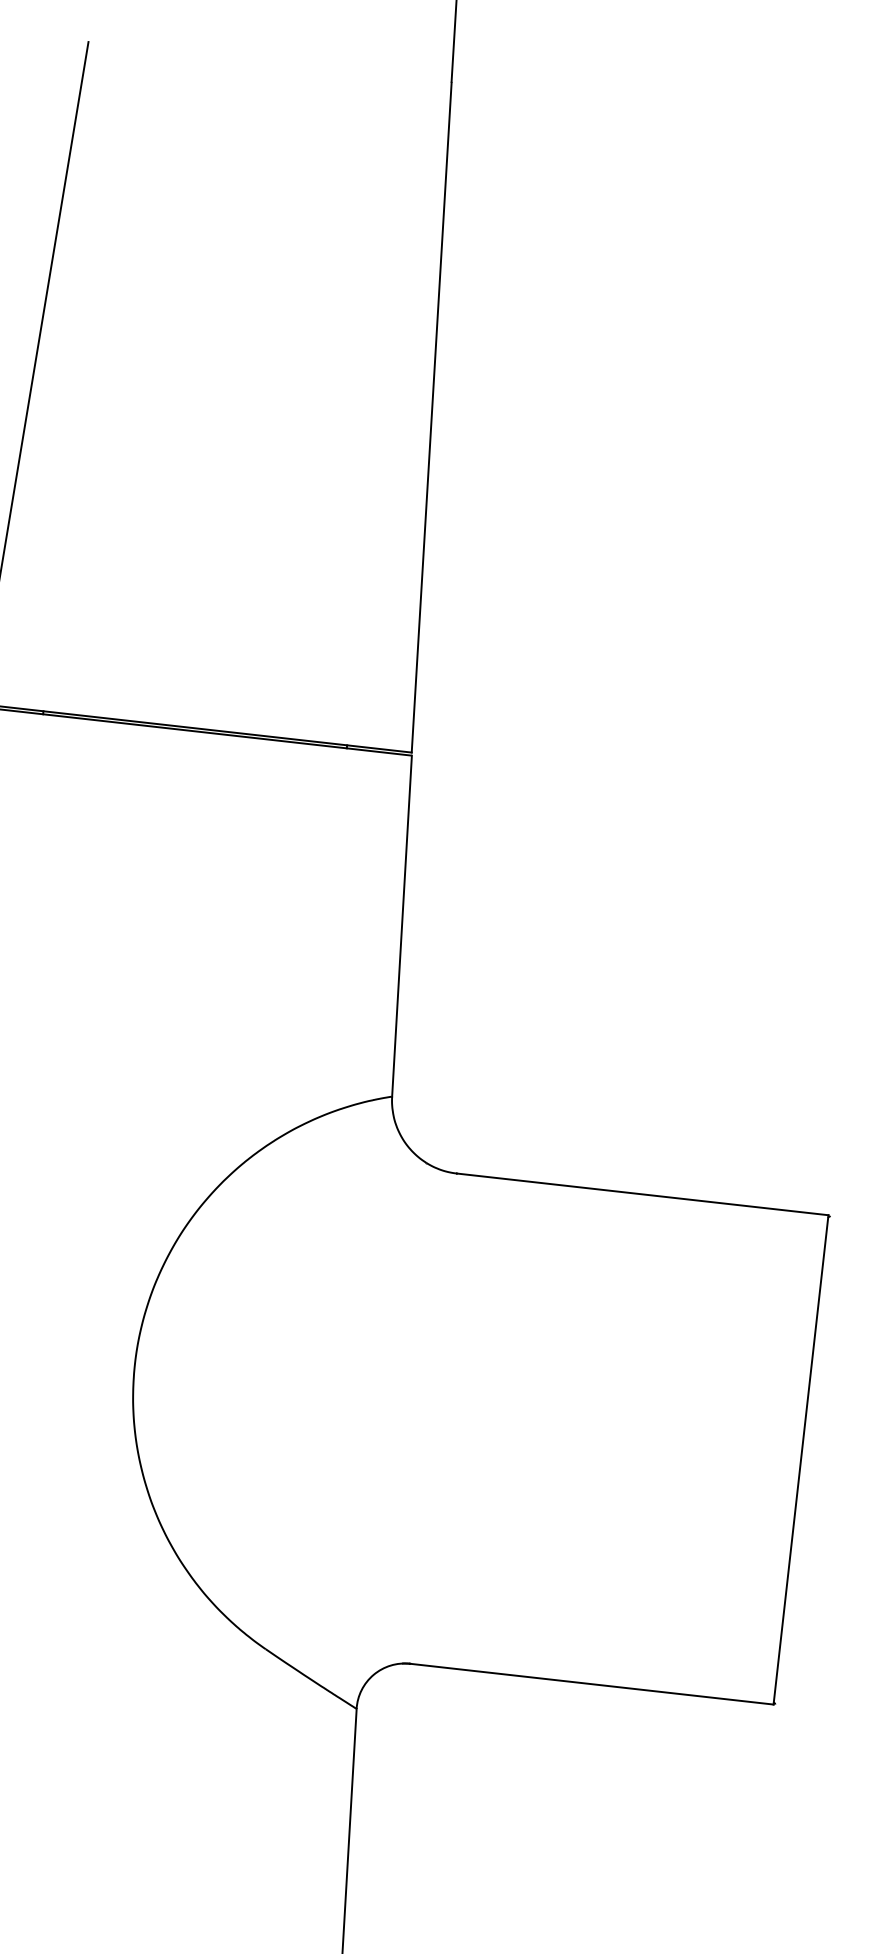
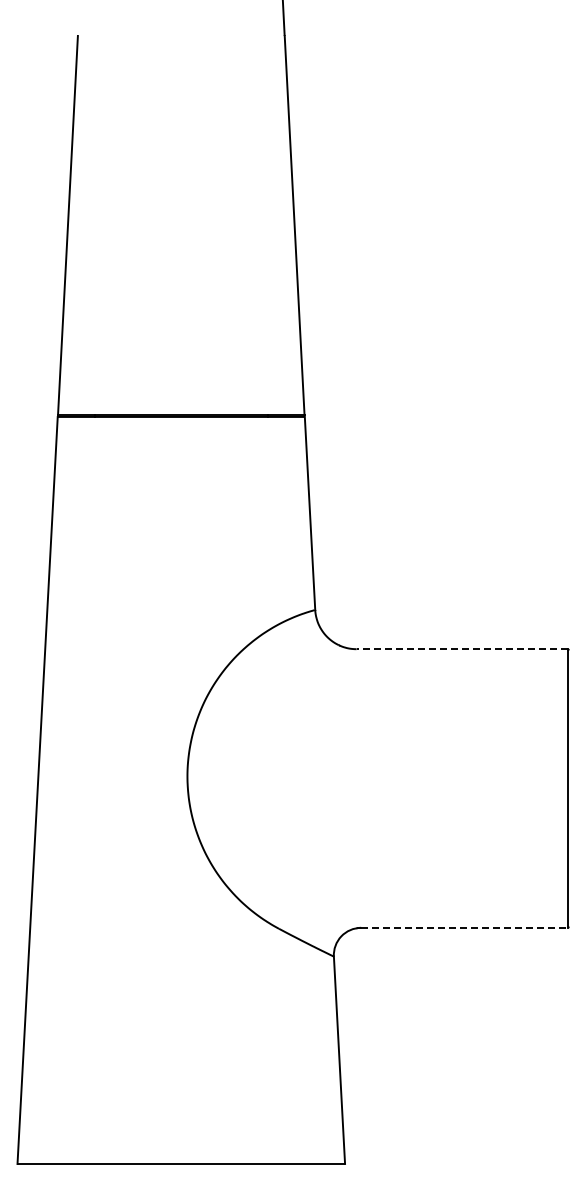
line: (642, 1194) -> (462, 649), solid -> dashed
line: (593, 1683) -> (465, 927), solid -> dashed

